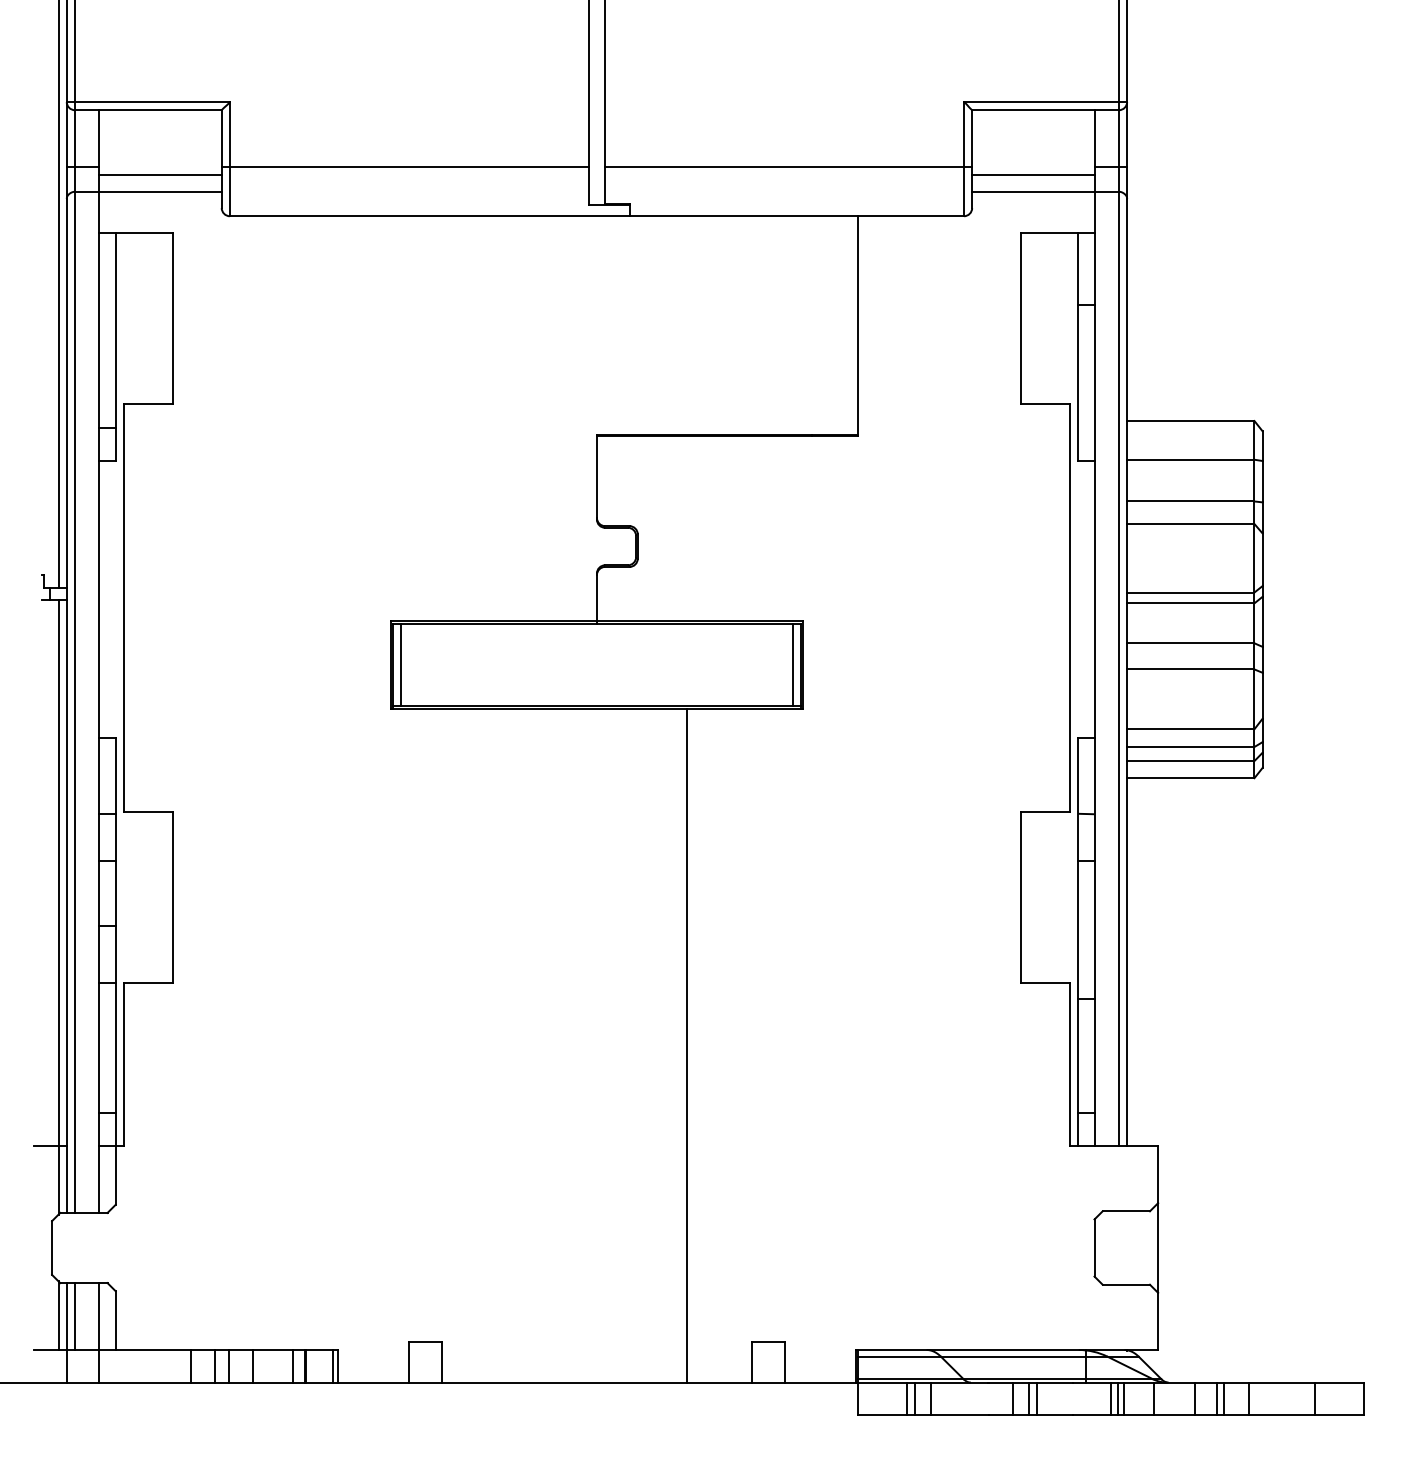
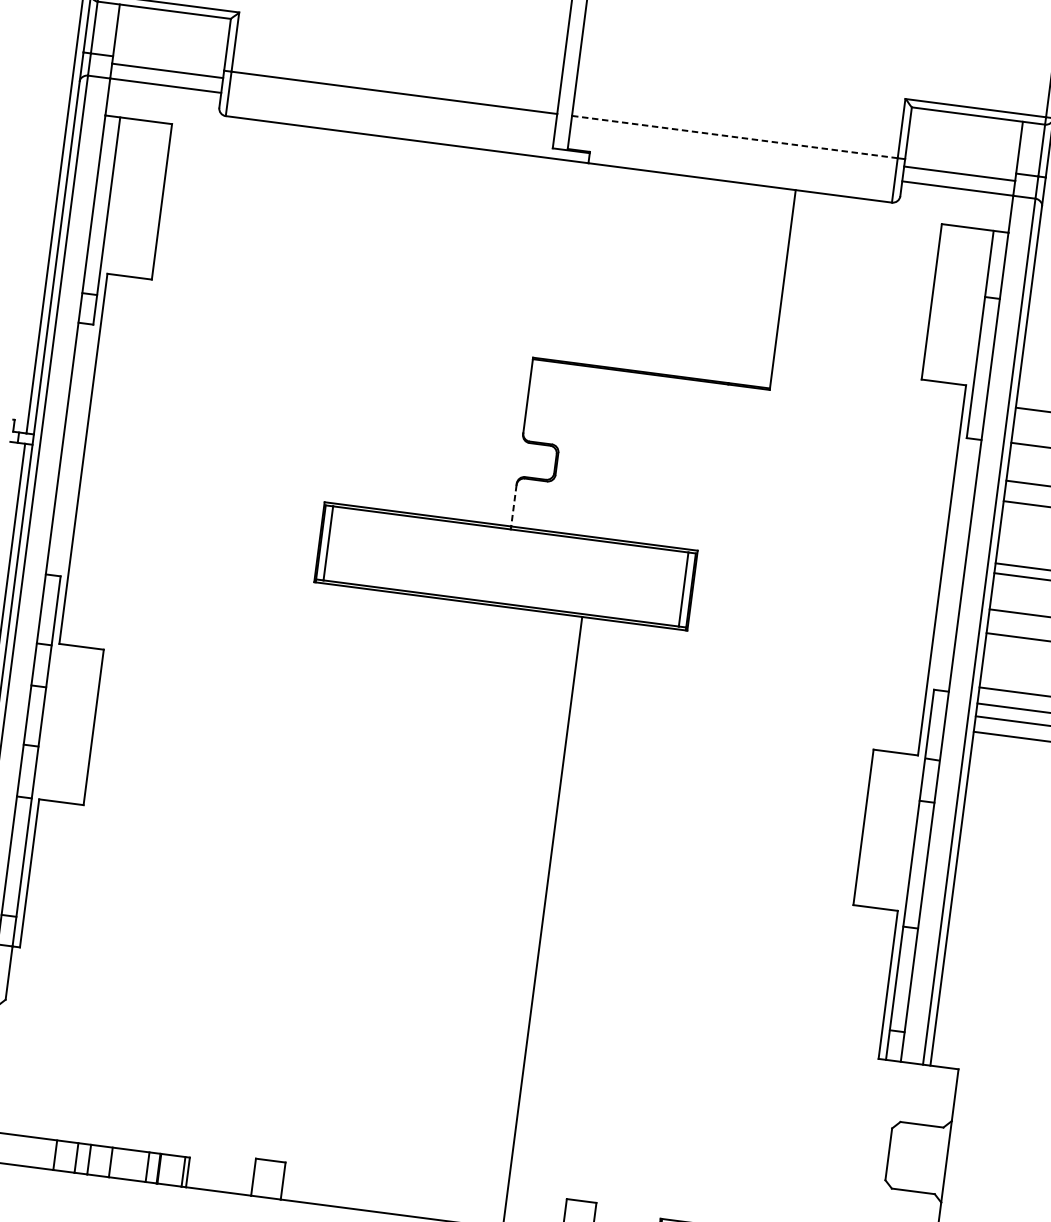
line: (785, 167) -> (735, 137), solid -> dashed
line: (596, 597) -> (513, 505), solid -> dashed

